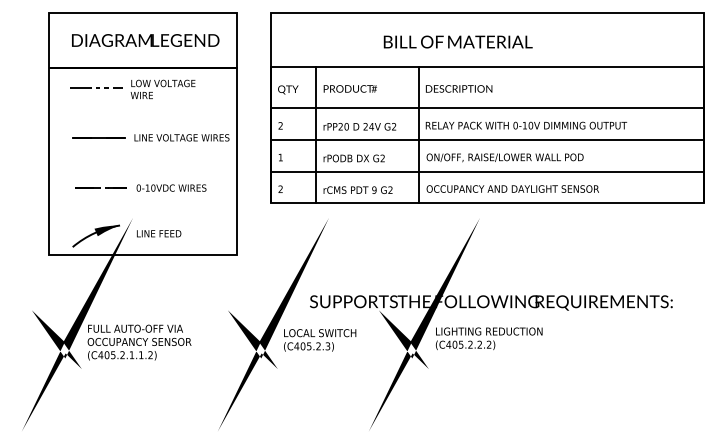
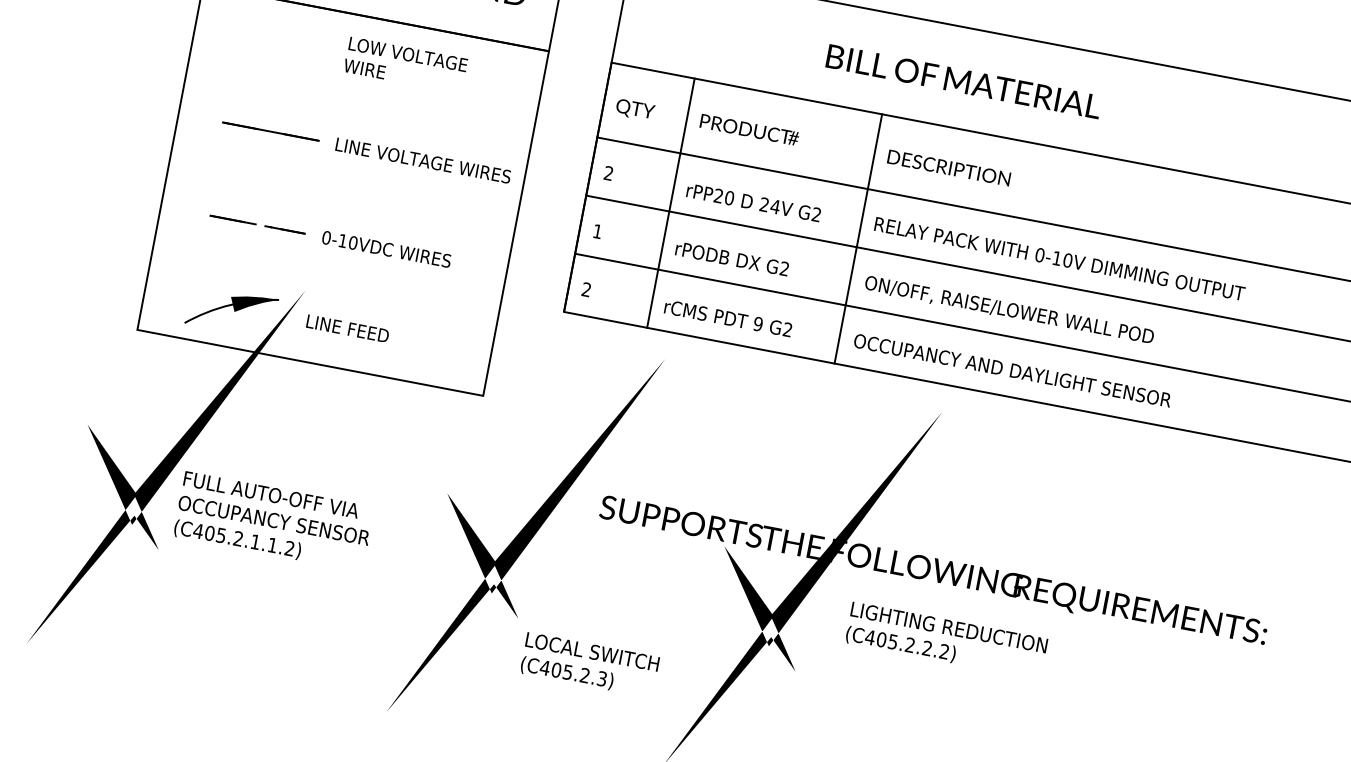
line: (96, 87) -> (284, 38), removed
text: (488, 338) -> (945, 640), moved
text: (320, 340) -> (590, 665), moved

